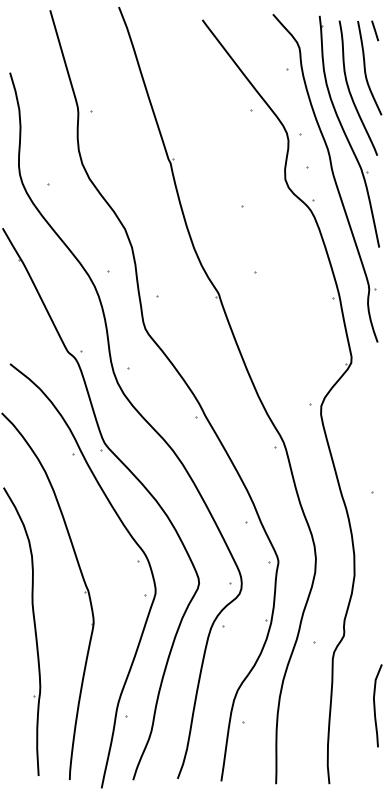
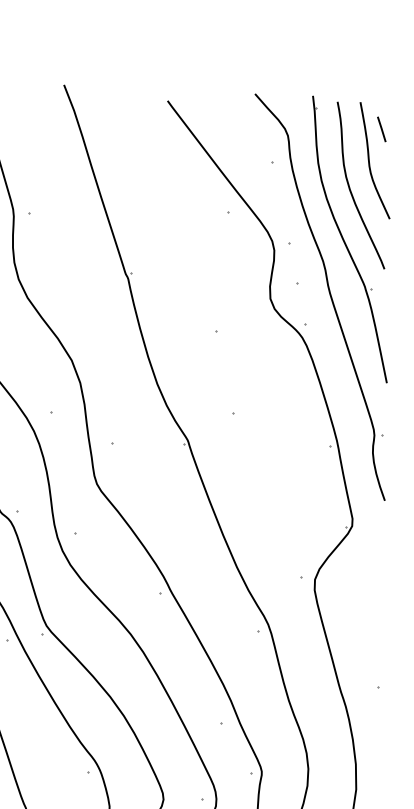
line: (375, 30) -> (382, 128), moved

